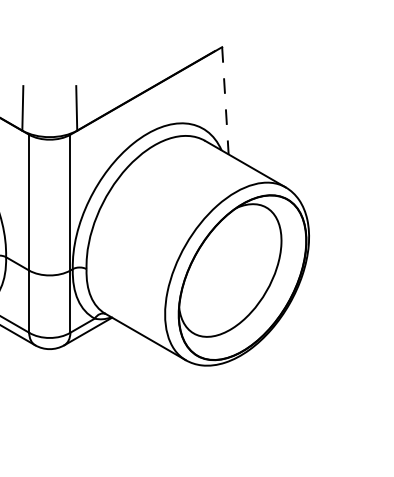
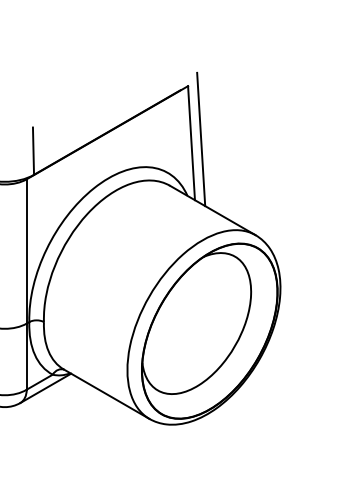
line: (234, 97) -> (201, 139), added
line: (225, 100) -> (191, 142), dashed -> solid

